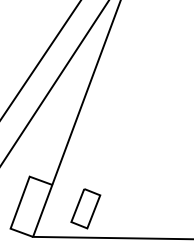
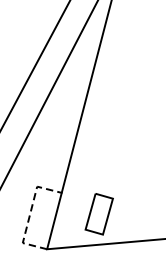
line: (20, 201) -> (30, 213), solid -> dashed

